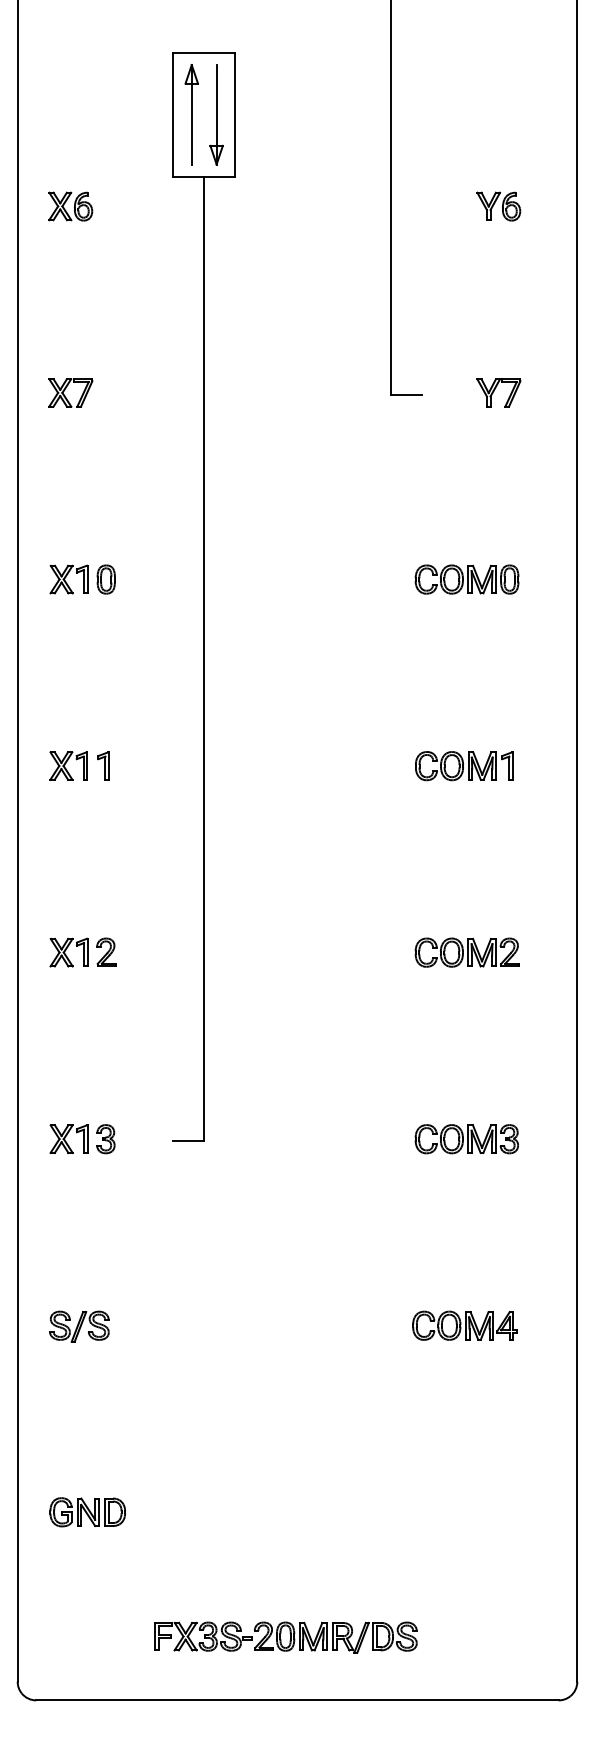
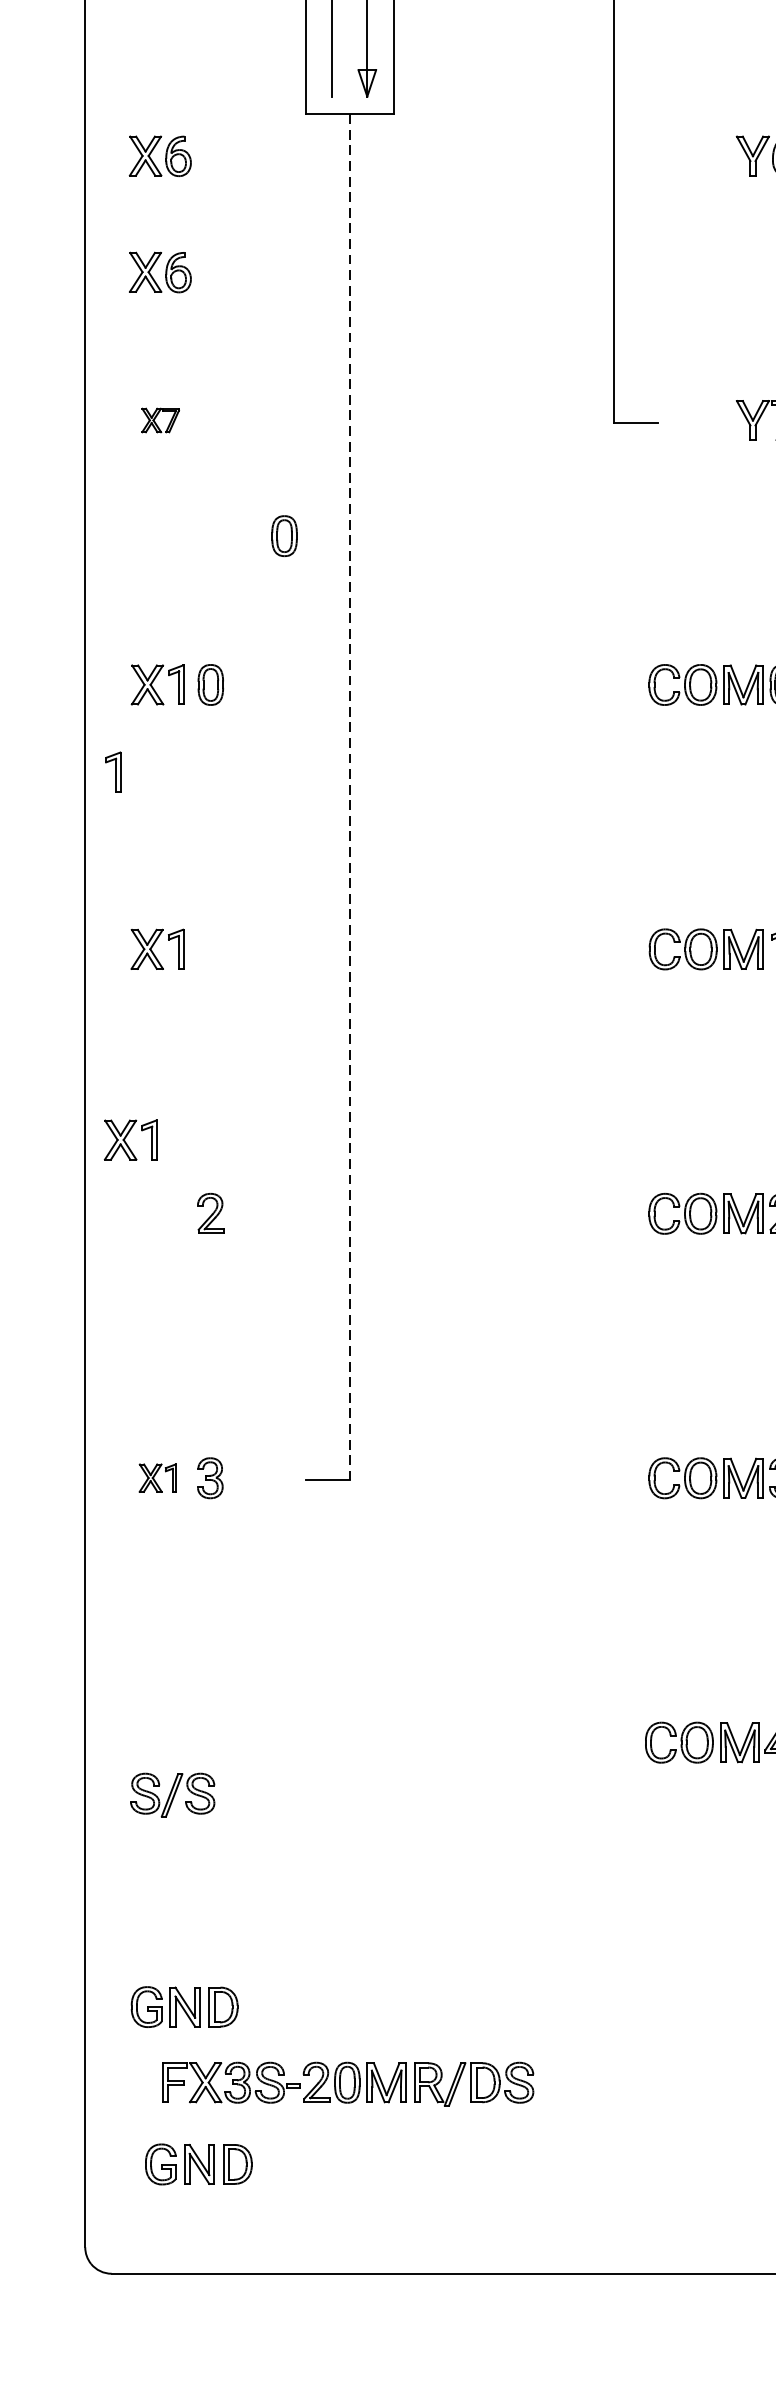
part: (70, 288) -> (160, 272), added
part: (70, 392) -> (160, 419), size x0.6
part: (157, 474) -> (283, 536), added
line: (204, 658) -> (350, 796), solid -> dashed
part: (103, 765) -> (113, 771), moved
part: (68, 952) -> (130, 1139), moved
part: (68, 1138) -> (157, 1477), size x0.7
part: (79, 1326) -> (172, 1794), moved
part: (97, 1623) -> (198, 2164), added
part: (285, 1637) -> (347, 2083), moved

